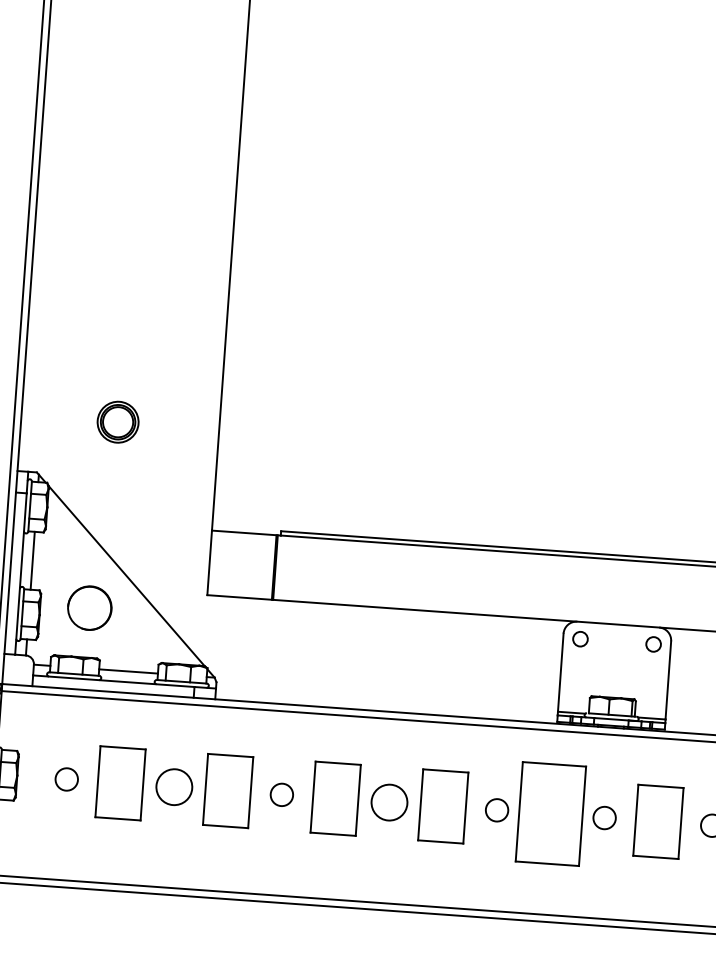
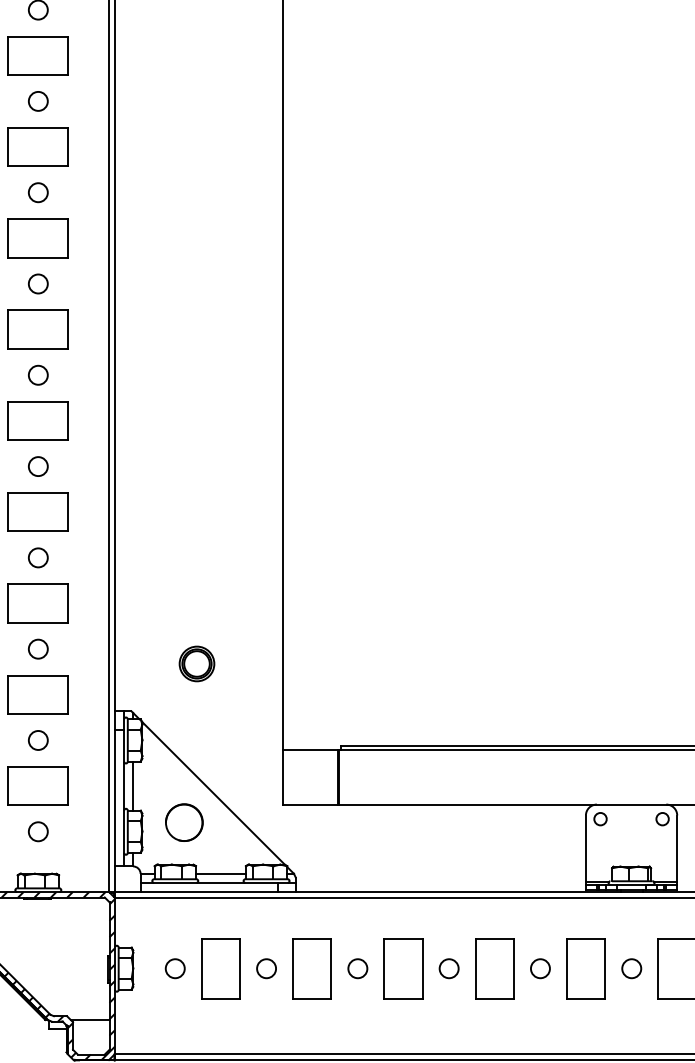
circle: (174, 786) -> (266, 968), size x0.62
circle: (388, 802) -> (448, 968), size x0.62
part: (550, 813) -> (585, 968), size x0.71

